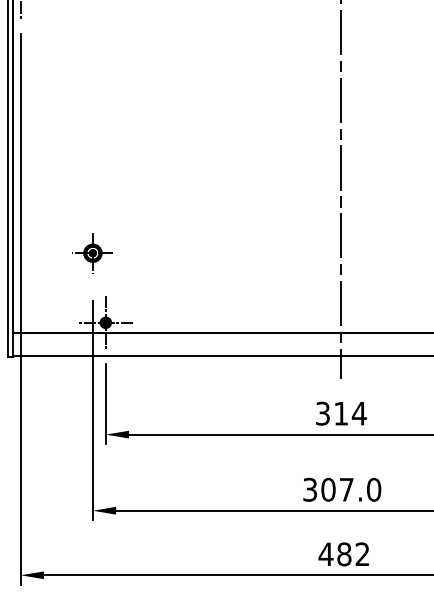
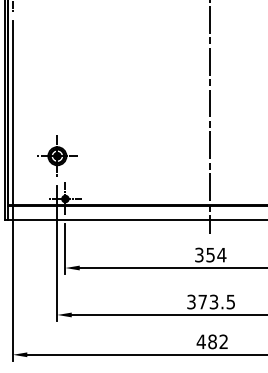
part: (93, 252) -> (57, 155), size x1.67
text: (340, 414) -> (210, 255), 314 -> 354
text: (350, 488) -> (216, 301), 307.0 -> 373.5

